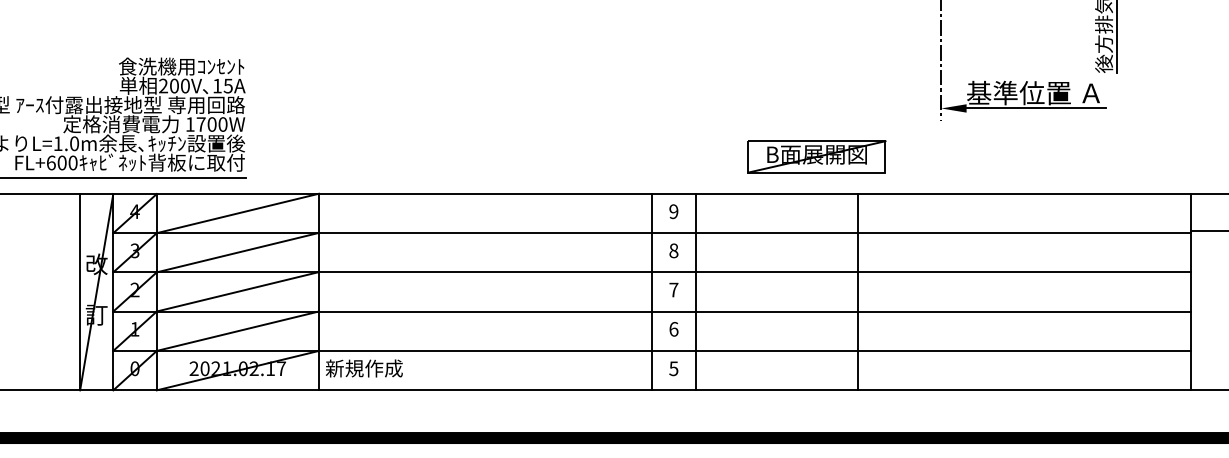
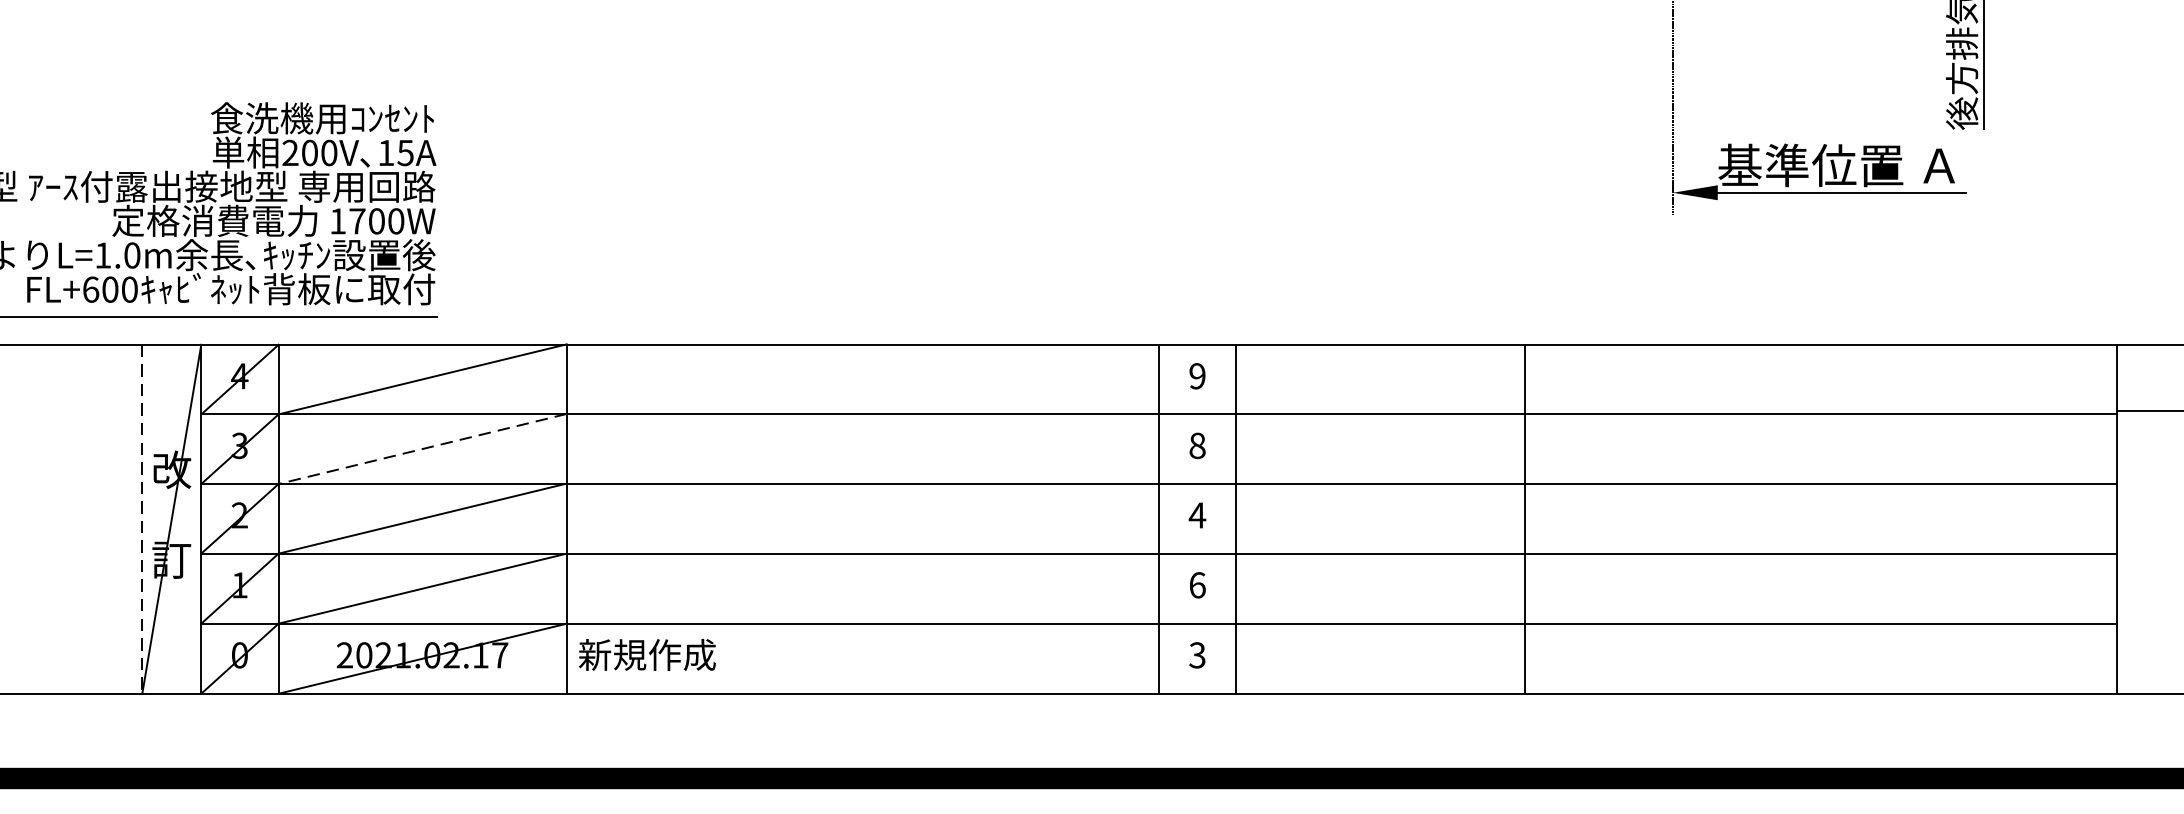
part: (816, 156) -> (1451, 278), removed
line: (237, 252) -> (421, 448), solid -> dashed
text: (673, 289) -> (1196, 514), 7 -> 4
line: (80, 292) -> (142, 519), solid -> dashed
text: (674, 368) -> (1198, 654), 5 -> 3

